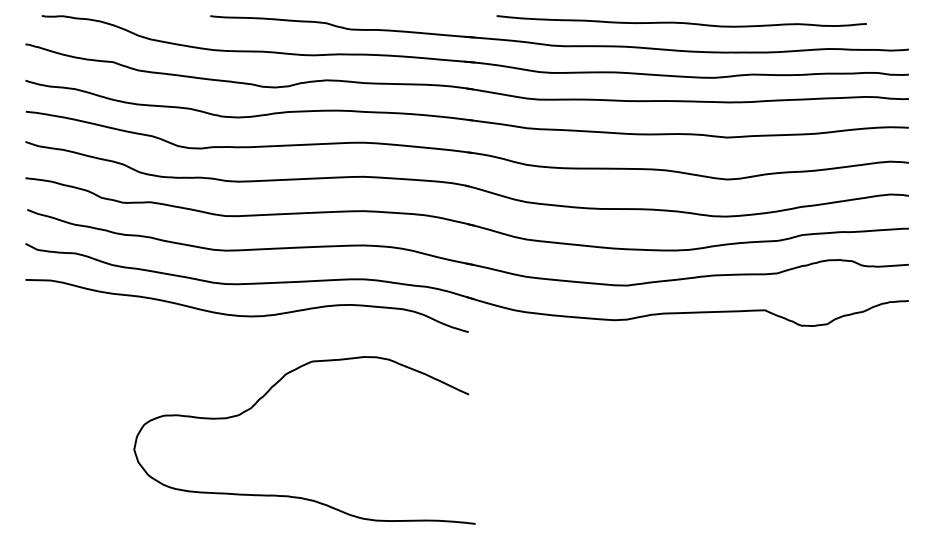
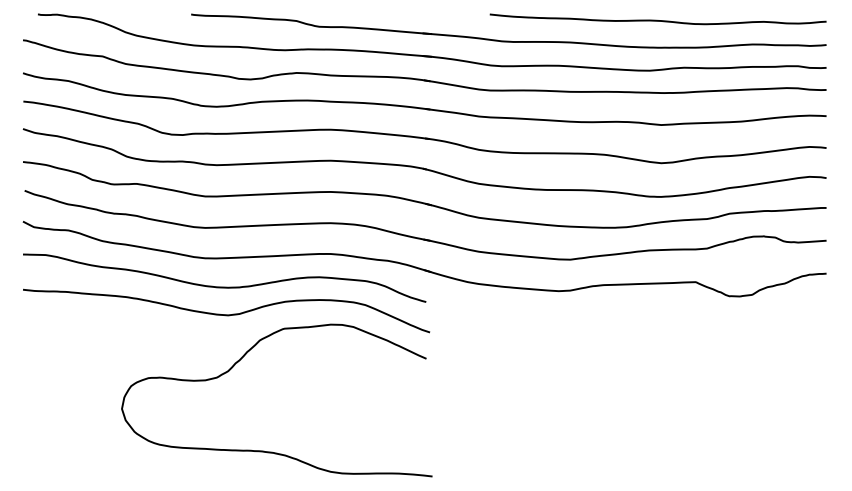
curve: (681, 22) -> (657, 20), moved
curve: (248, 345) -> (225, 314), added

